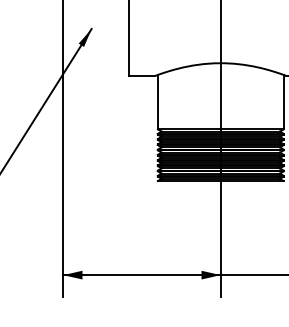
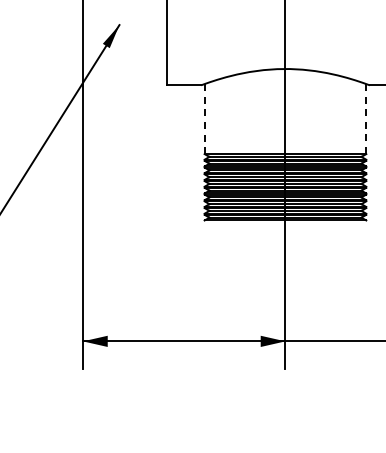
line: (283, 101) -> (366, 118), solid -> dashed
line: (157, 102) -> (204, 119), solid -> dashed

